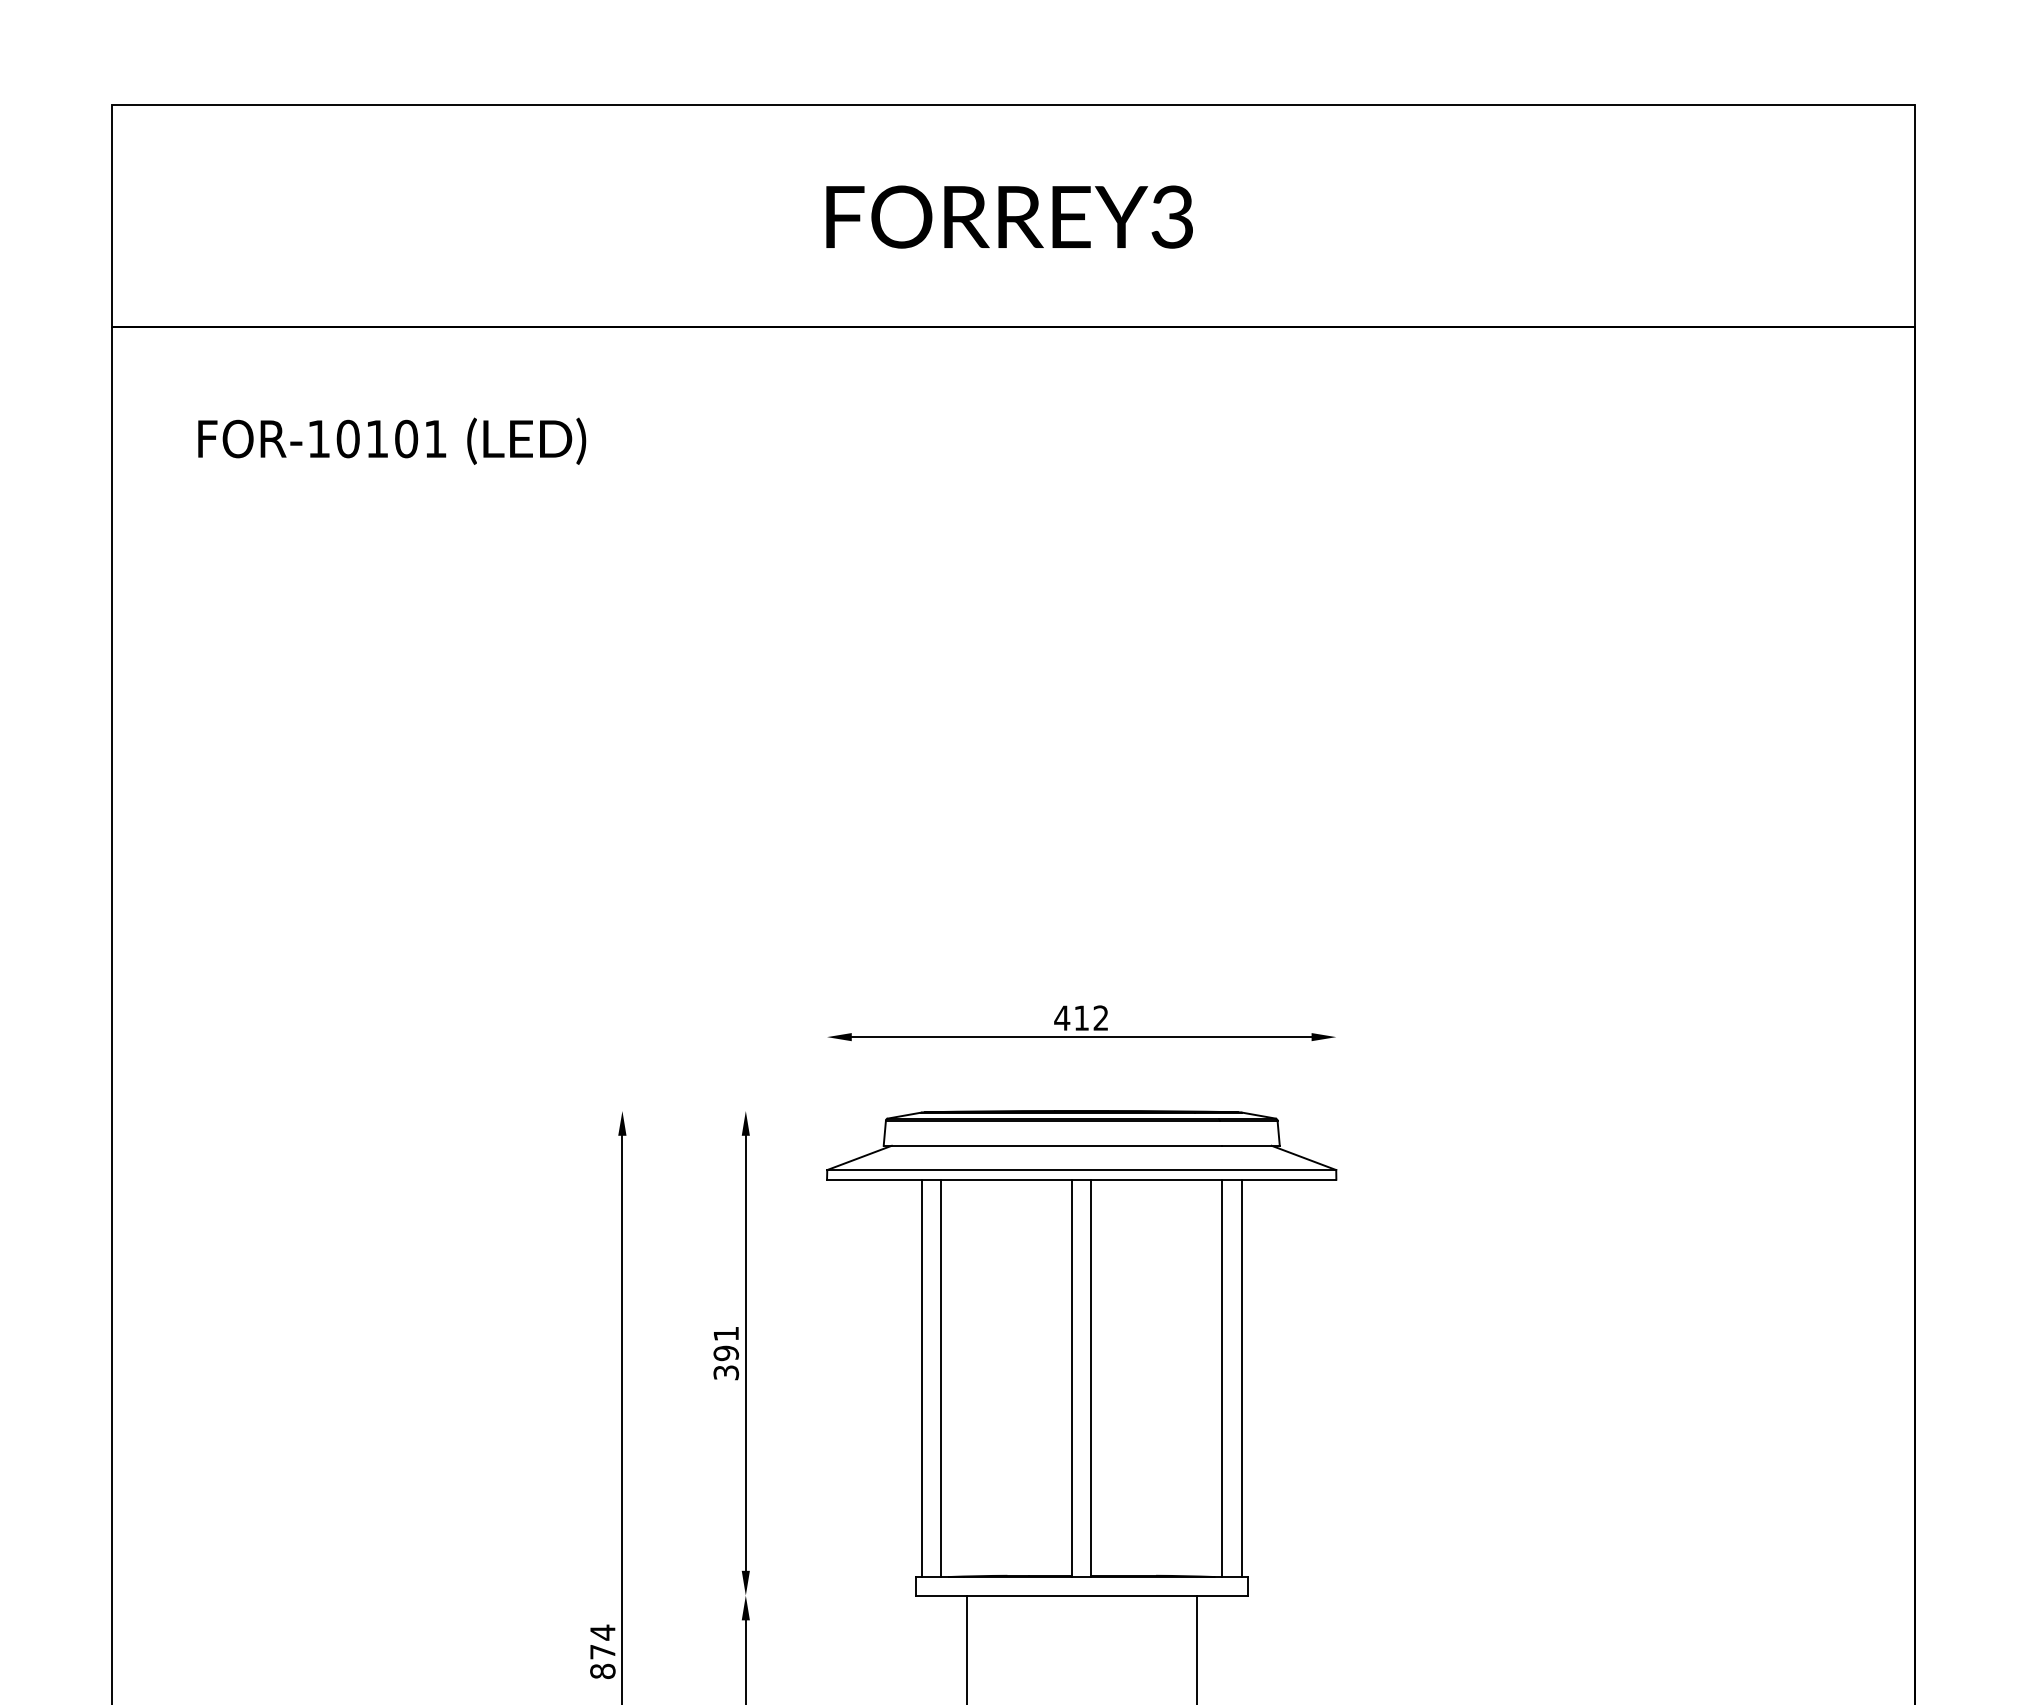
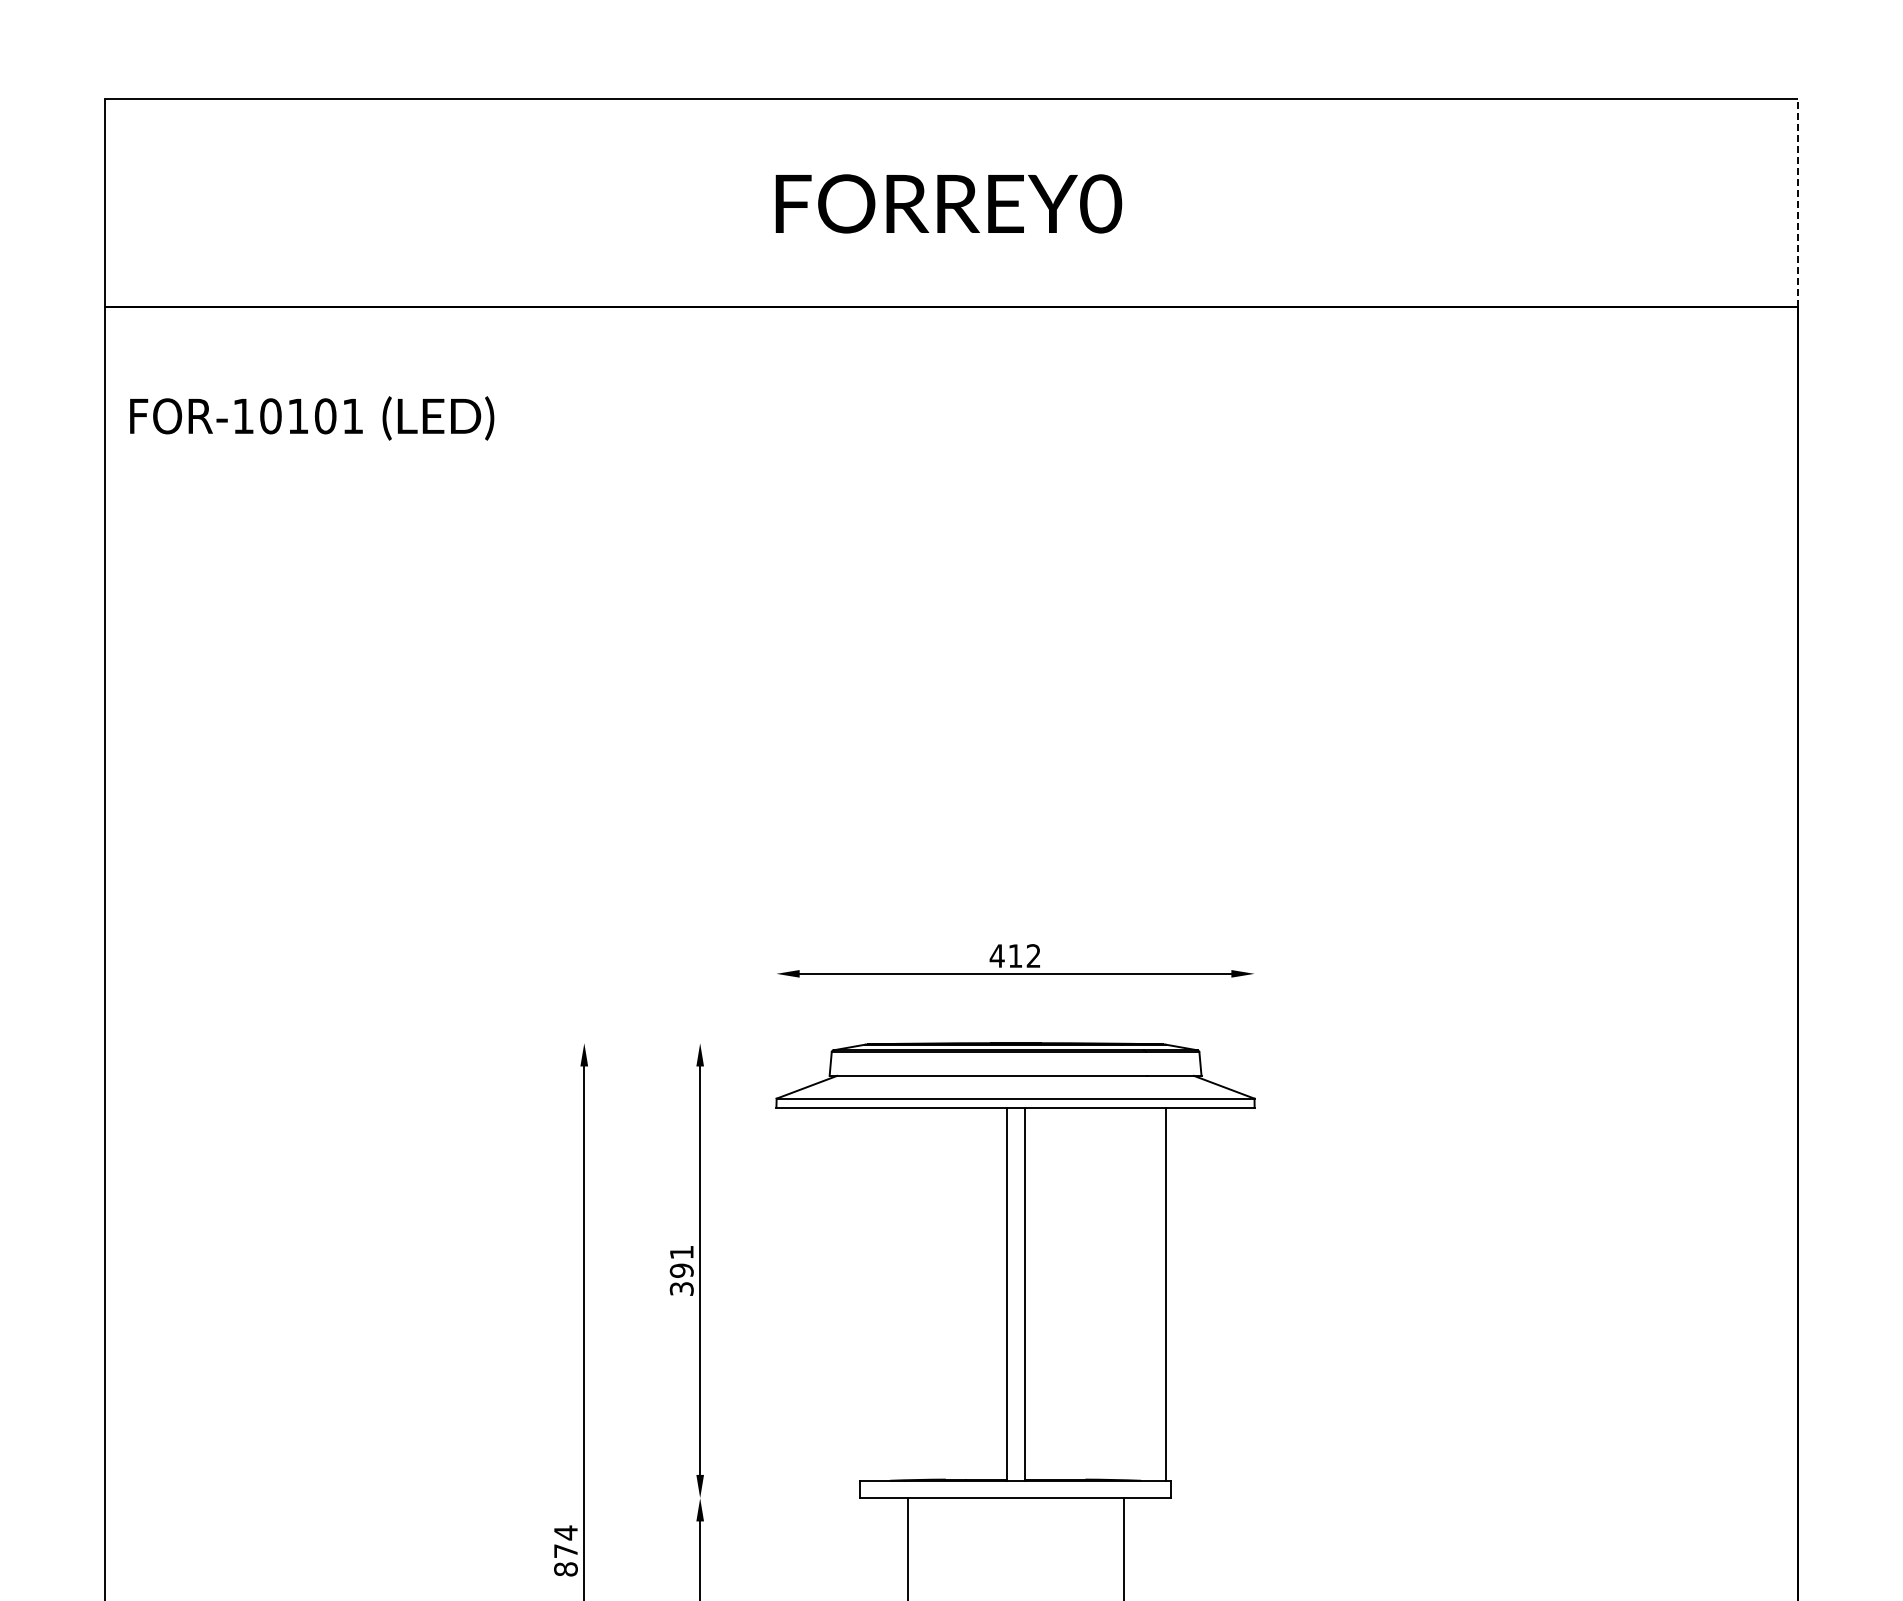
line: (1914, 215) -> (1797, 202), solid -> dashed
text: (1173, 216) -> (1101, 203), 3 -> 0
text: (392, 441) -> (312, 418), moved
line: (921, 1377) -> (865, 1293), removed
line: (941, 1377) -> (883, 1293), removed
line: (1222, 1377) -> (1147, 1293), removed

